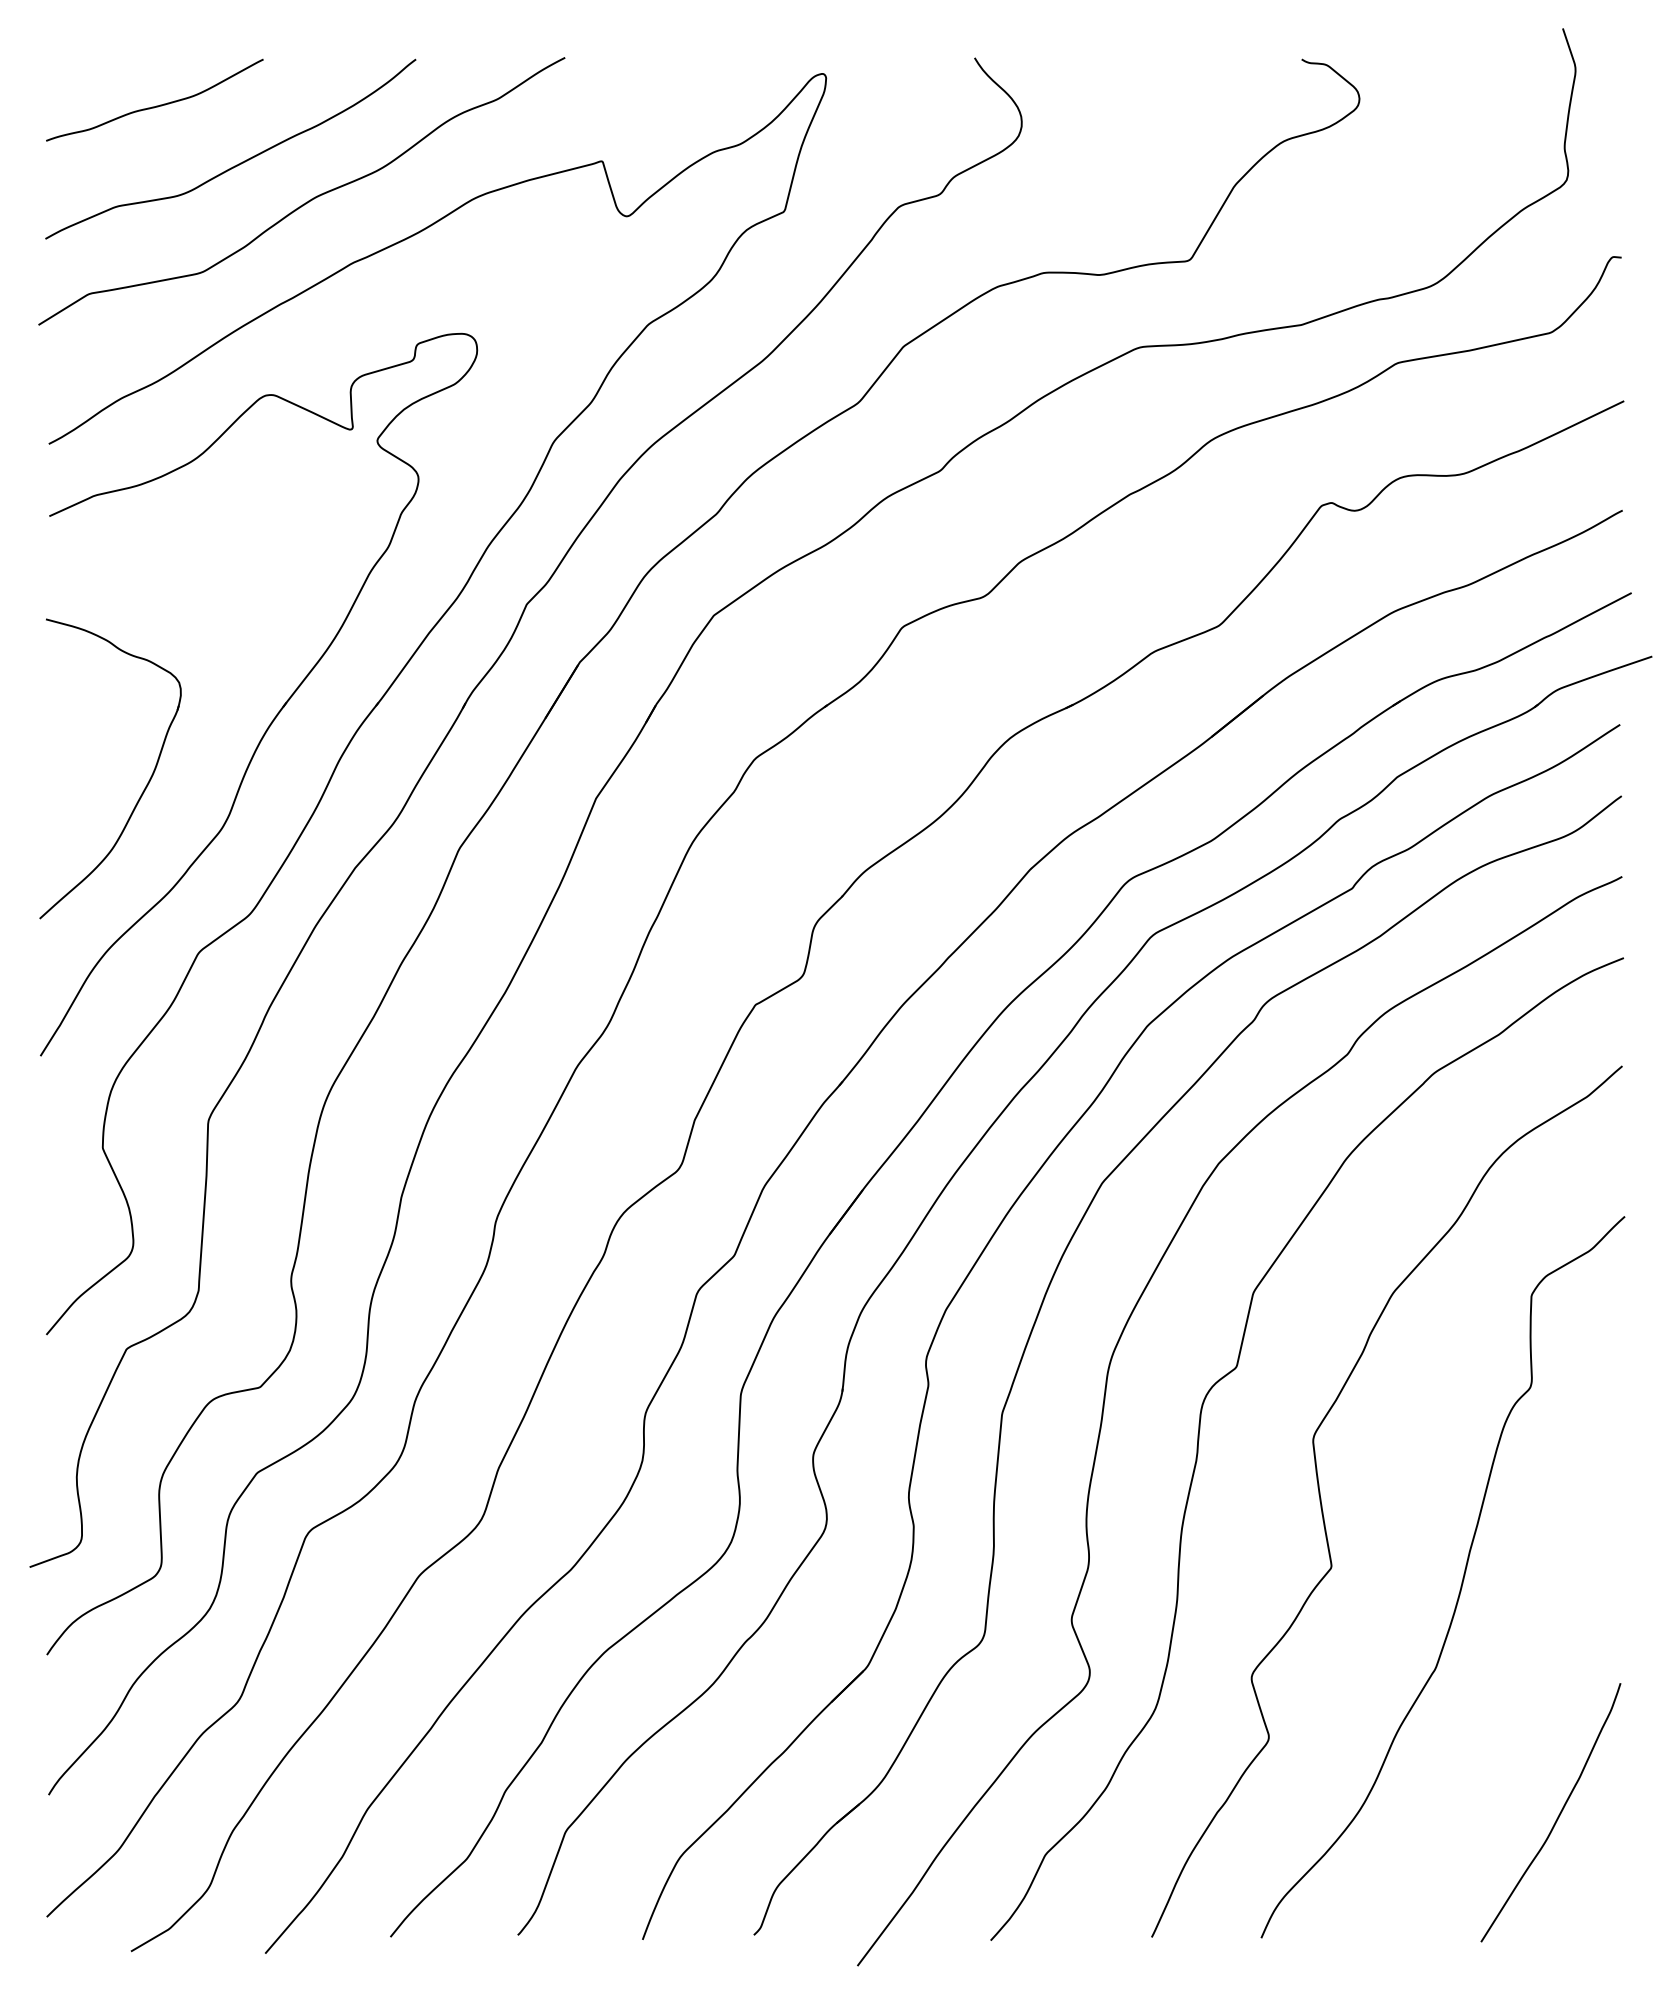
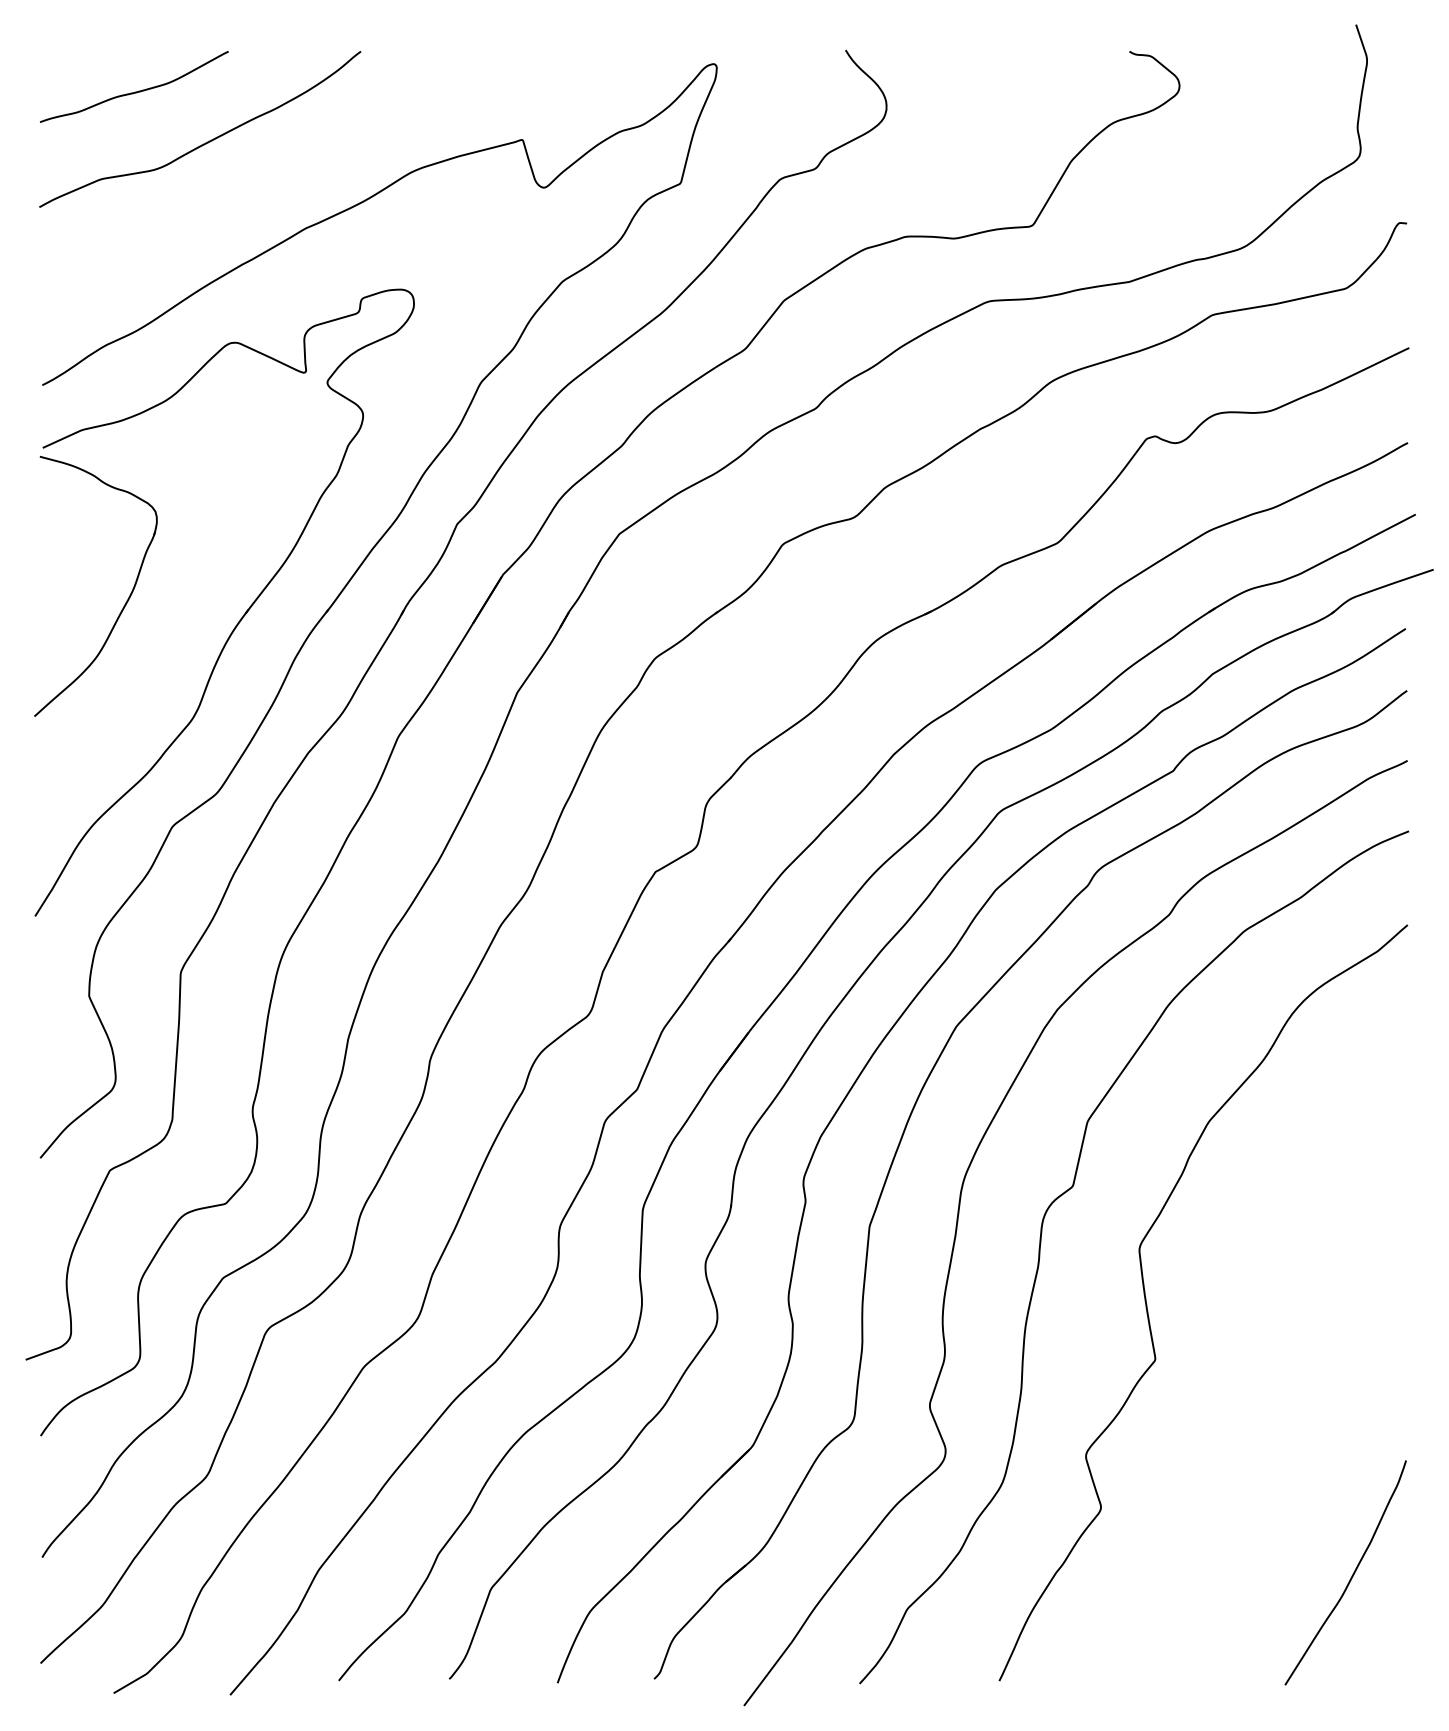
curve: (308, 200) -> (267, 173), removed
part: (145, 786) -> (126, 601), moved
curve: (1461, 1581) -> (1268, 1372), removed

